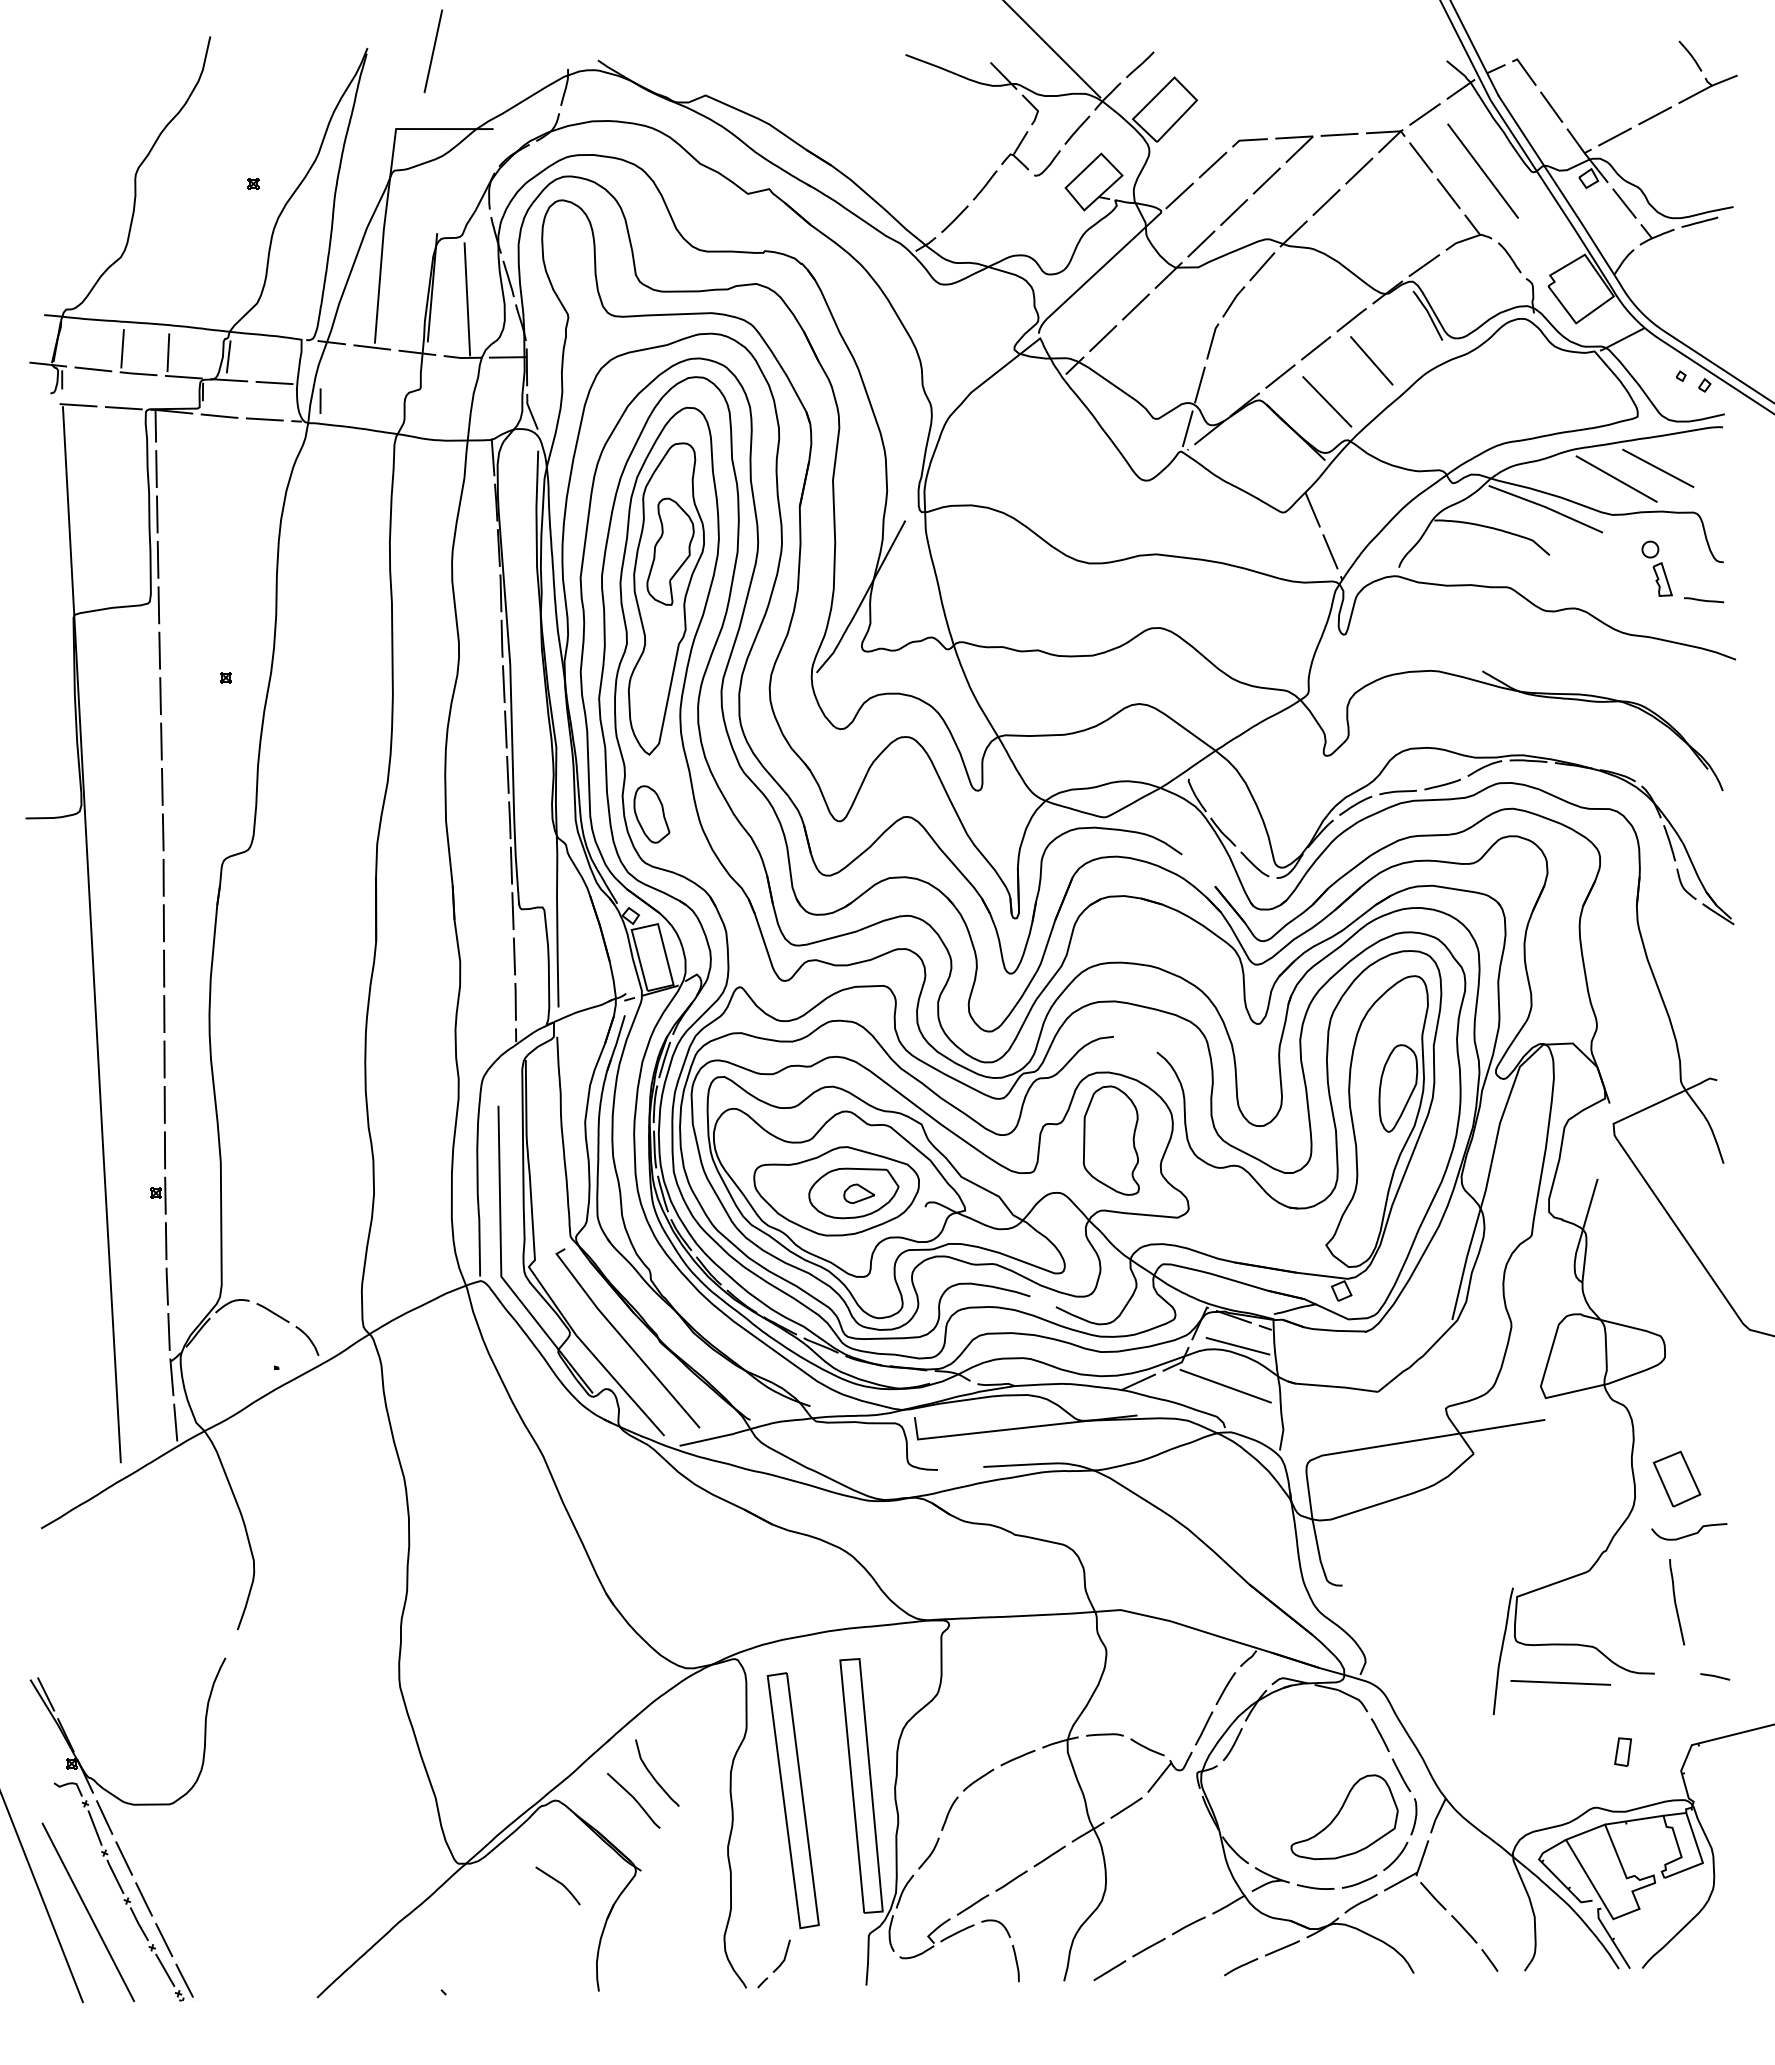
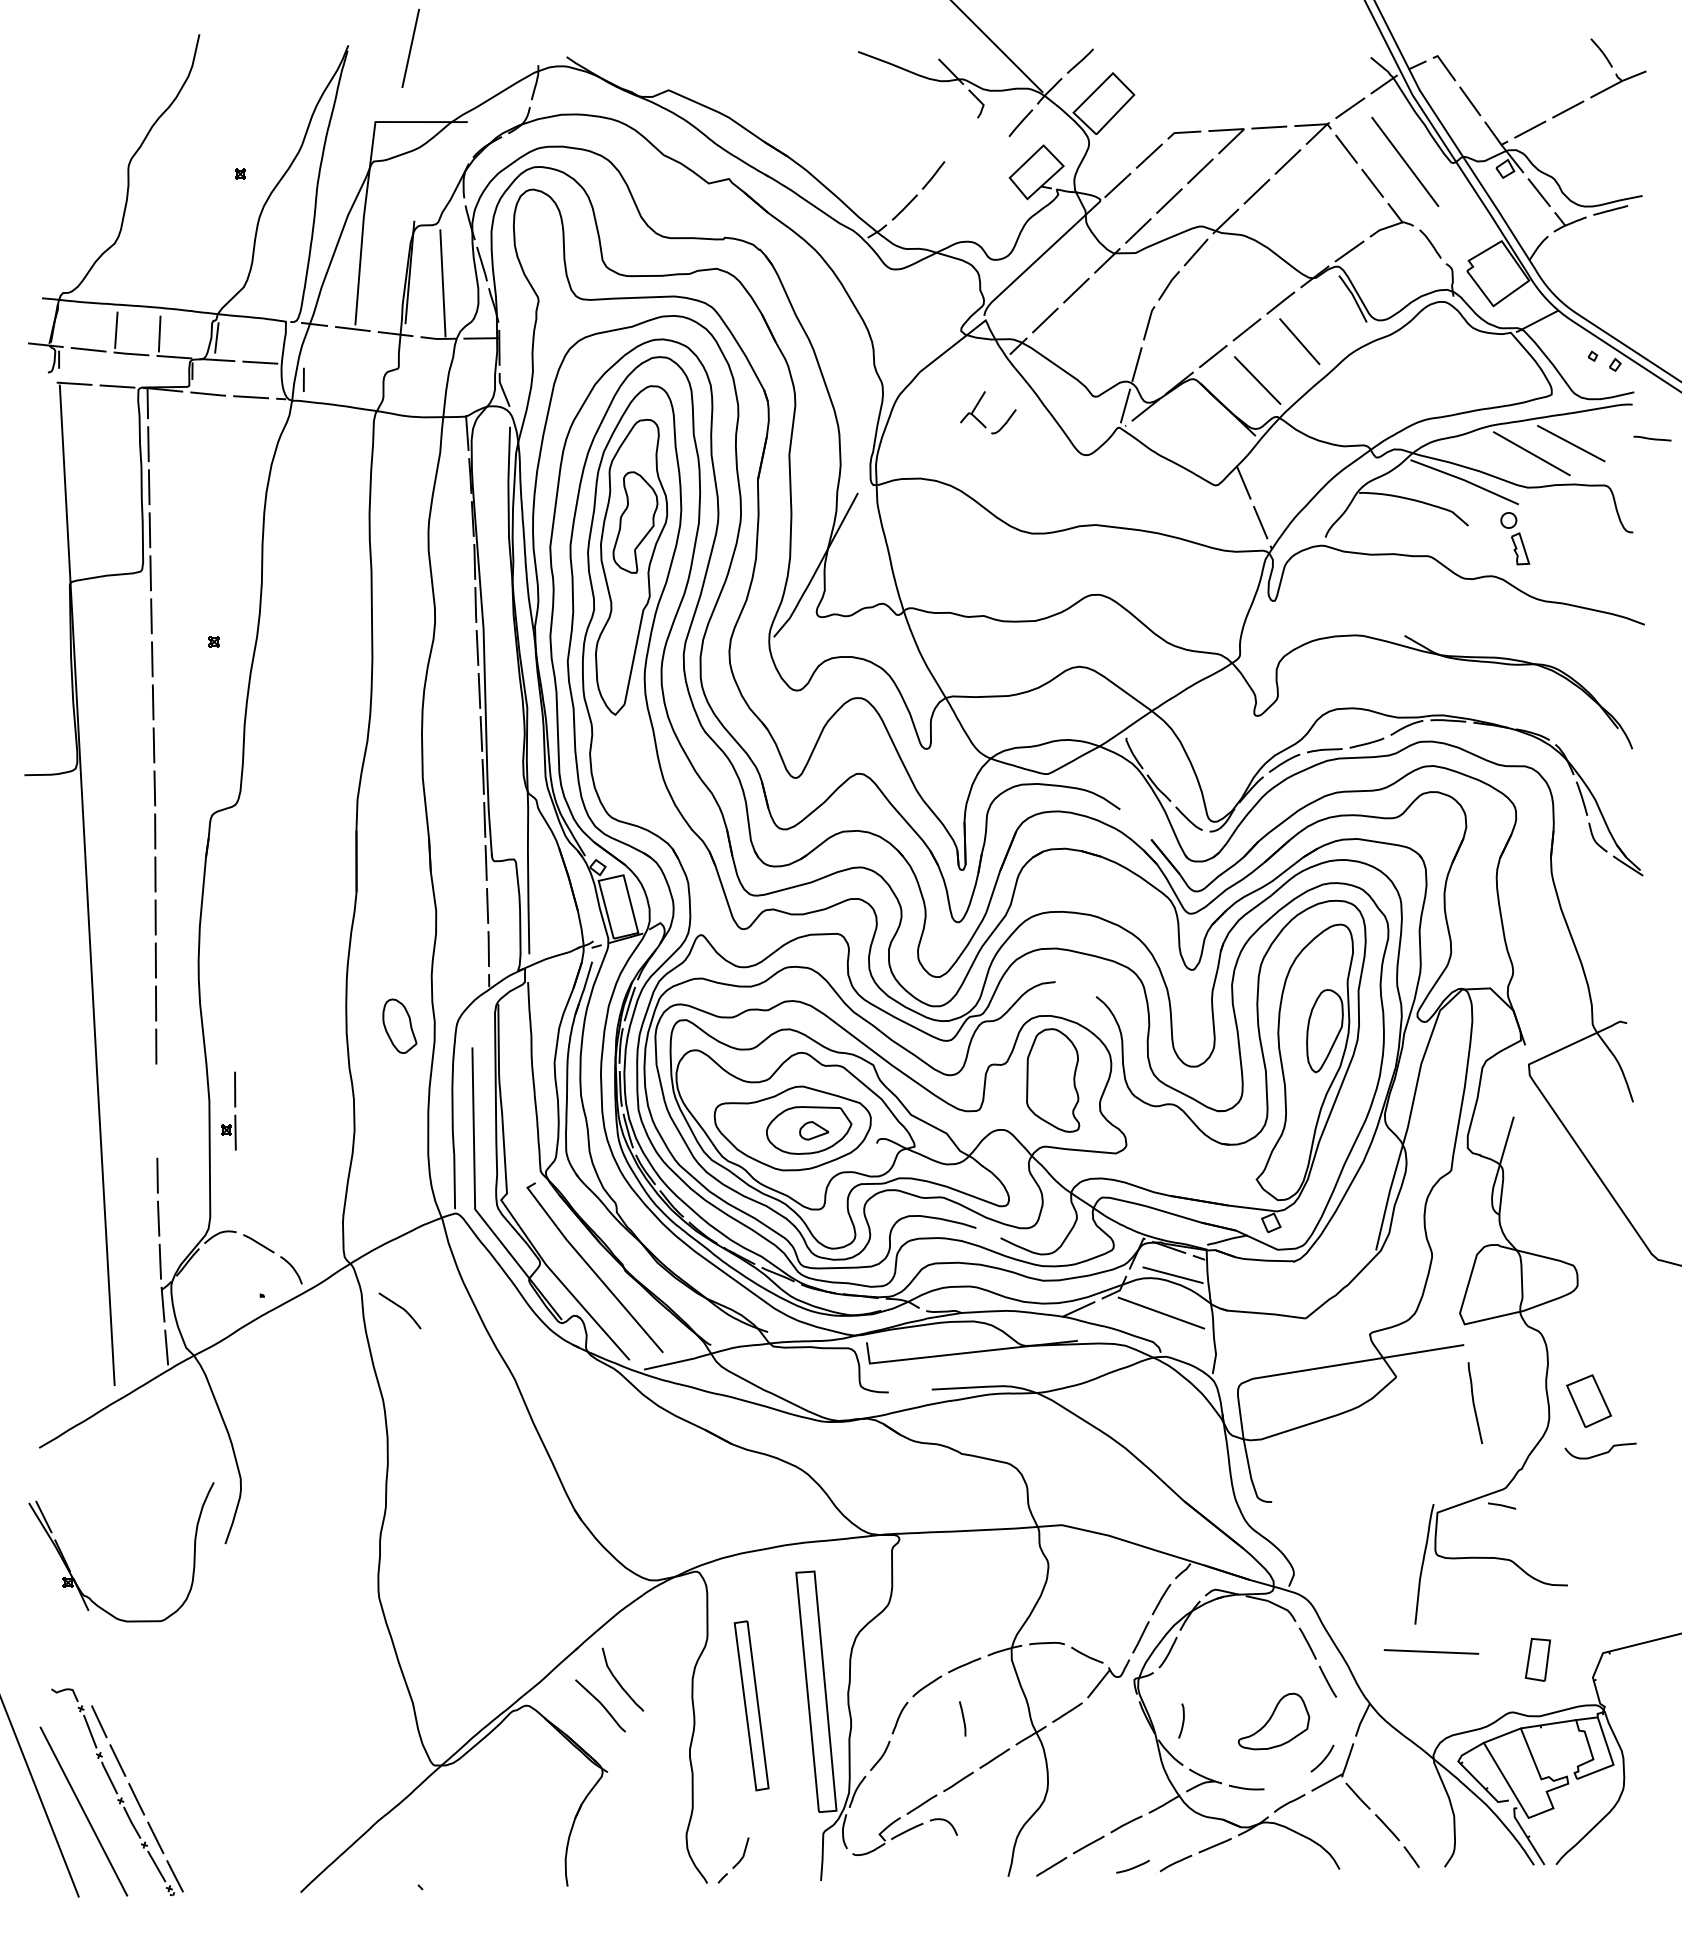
part: (1021, 161) -> (979, 419), moved
part: (1656, 568) -> (1514, 538), moved
line: (1704, 600) -> (1652, 438), moved
part: (651, 814) -> (399, 1026), moved
part: (164, 1169) -> (234, 1107), moved
curve: (1676, 1602) -> (1474, 1403), moved
line: (1715, 1676) -> (1502, 1505), moved
line: (1560, 1682) -> (1431, 1651), moved
part: (74, 1750) -> (70, 1570), moved
part: (1622, 1751) -> (1537, 1659), size x1.6
part: (792, 1800) -> (750, 1705), size x0.7
curve: (1415, 1816) -> (1183, 1720), moved
part: (1344, 1817) -> (1273, 1721), size x0.7
curve: (1360, 1881) -> (1133, 1866), moved
curve: (559, 1883) -> (401, 1308), moved
curve: (1015, 1962) -> (962, 1717), moved

